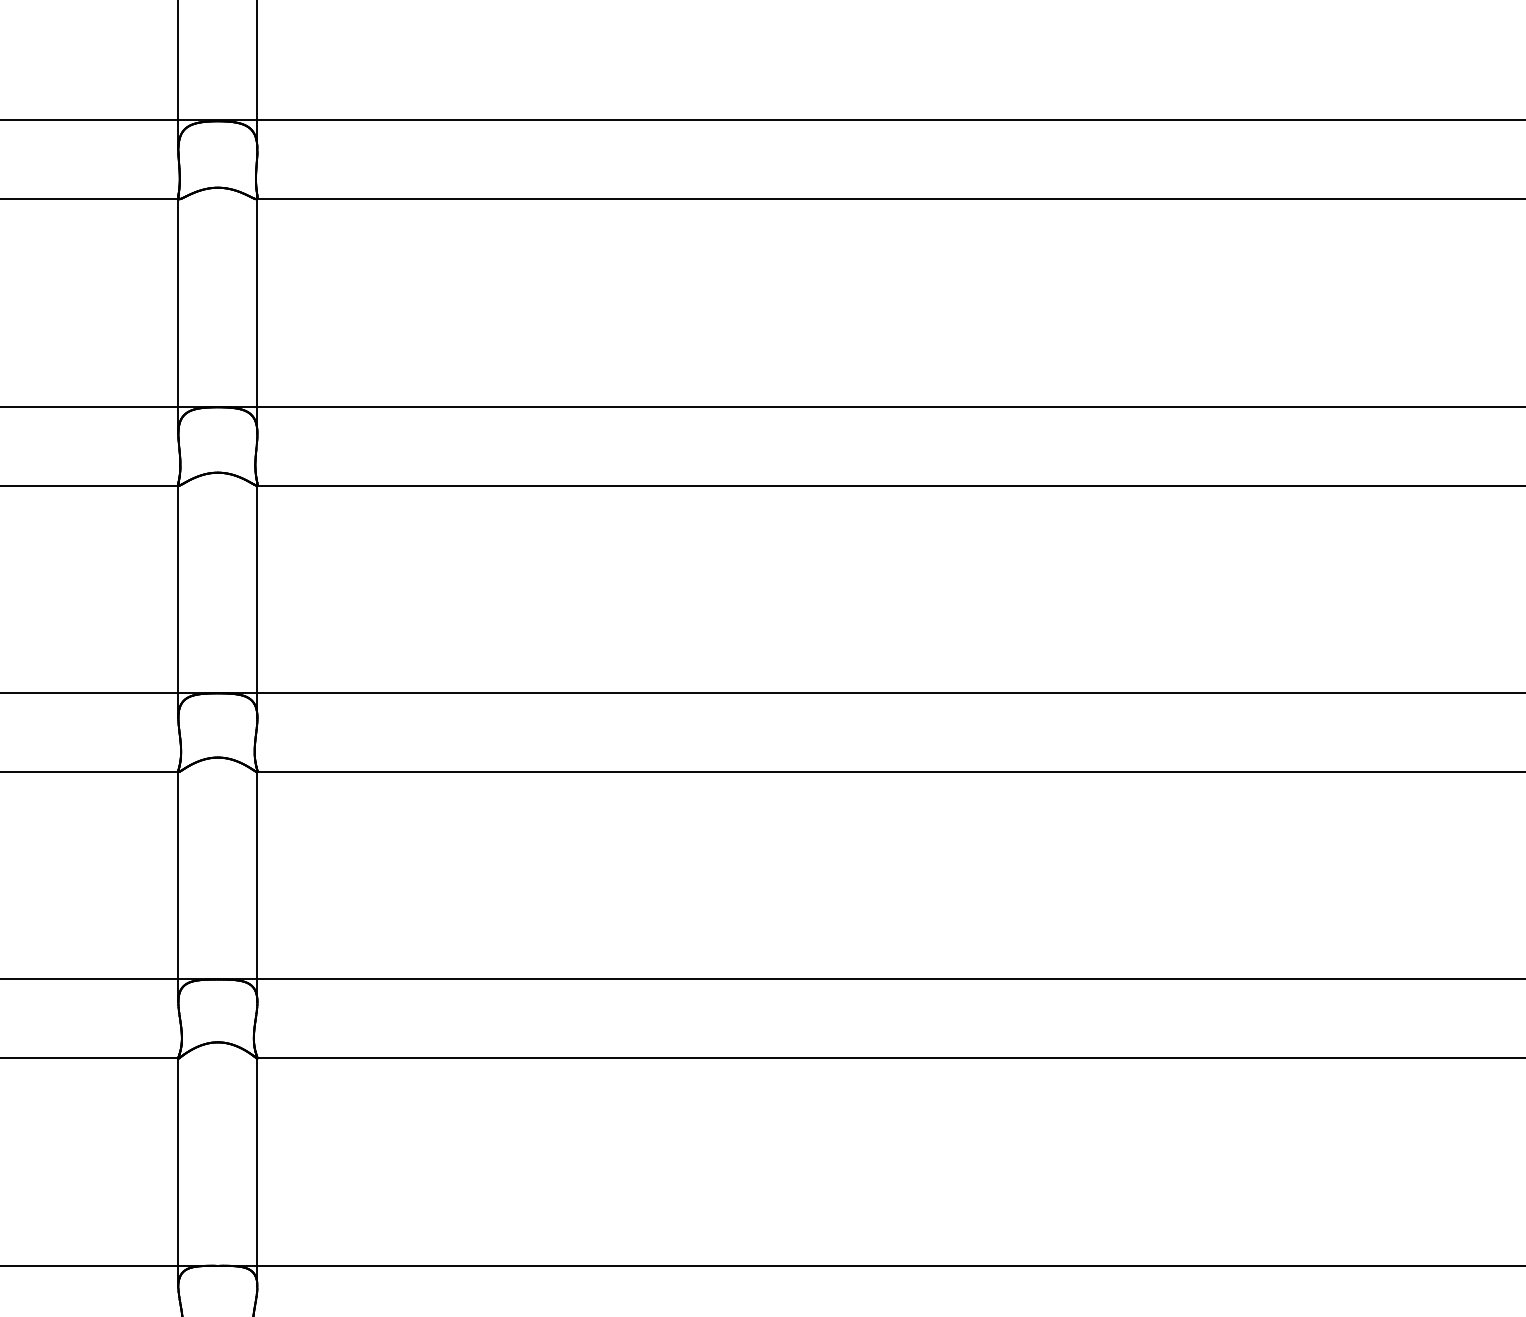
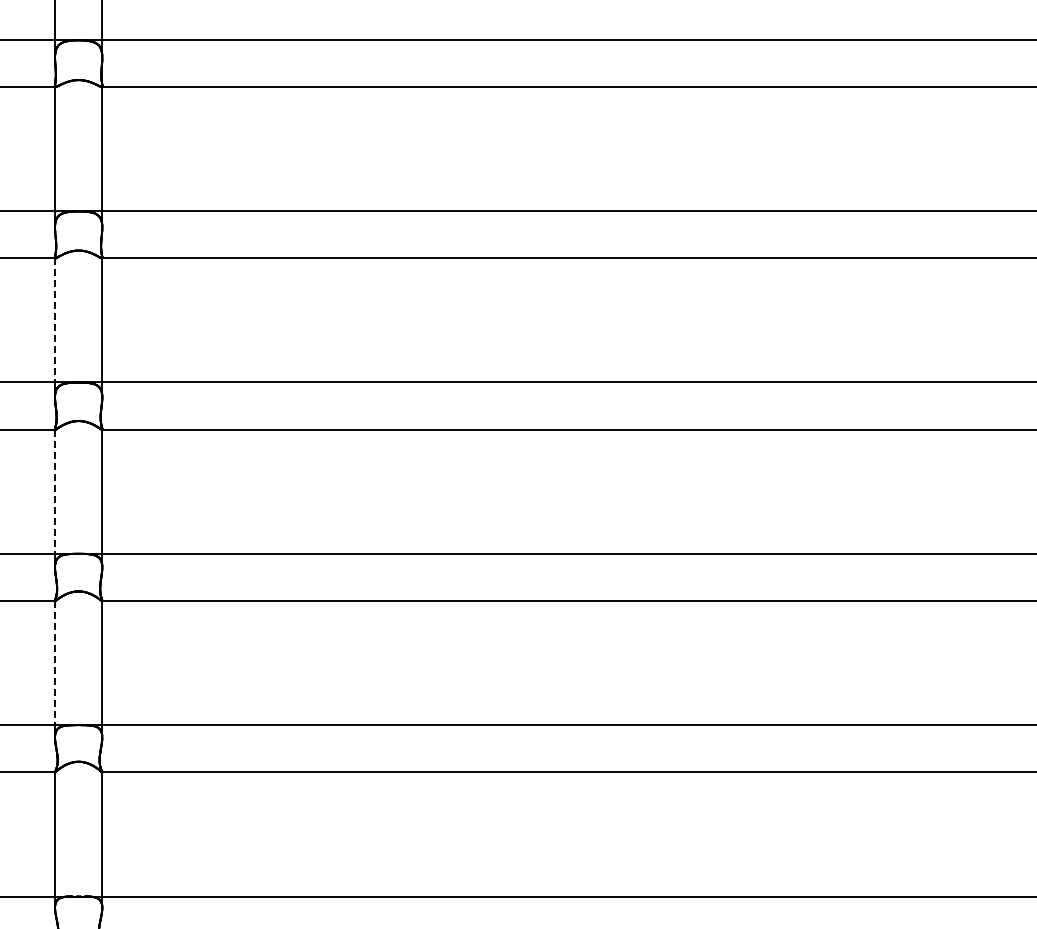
line: (179, 589) -> (55, 320), solid -> dashed
line: (179, 876) -> (55, 492), solid -> dashed
line: (179, 1162) -> (55, 663), solid -> dashed

